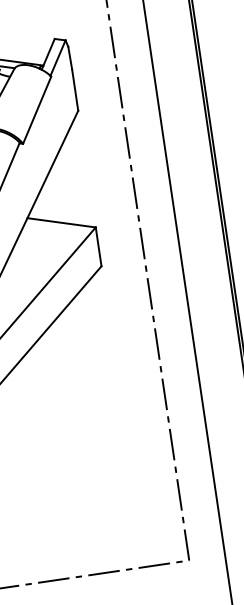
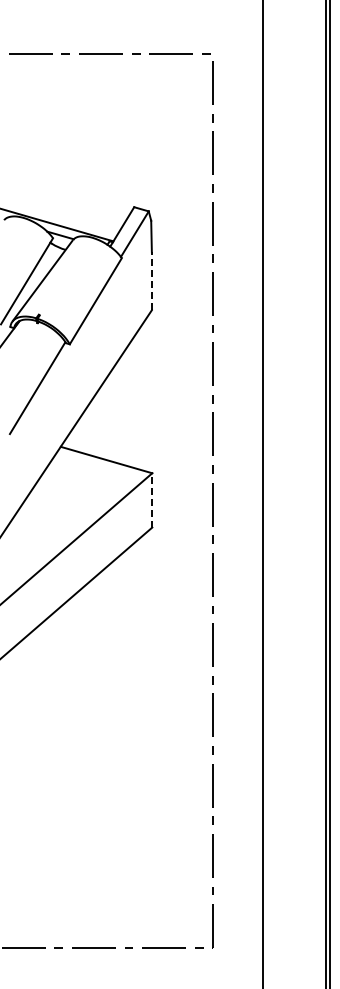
line: (74, 90) -> (151, 281), solid -> dashed
line: (98, 246) -> (152, 499), solid -> dashed

